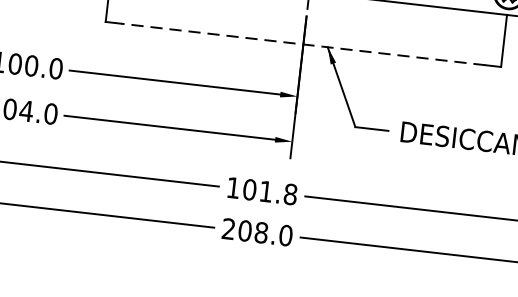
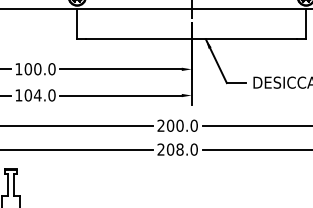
line: (302, 44) -> (191, 39), dashed -> solid
text: (261, 190) -> (177, 125), 101.8 -> 200.0

